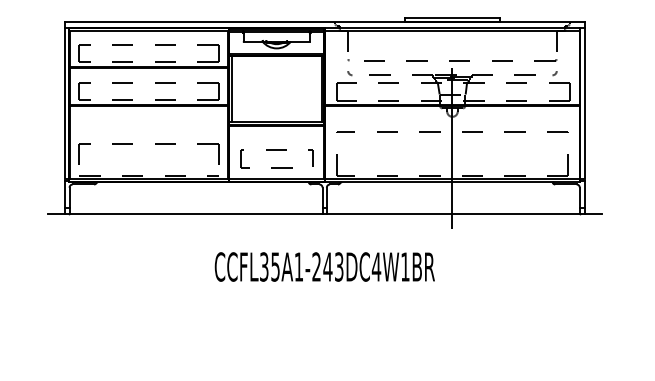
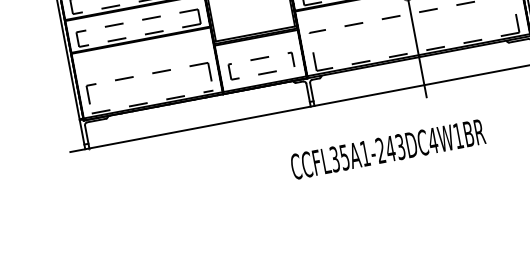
text: (324, 266) -> (387, 148), moved

